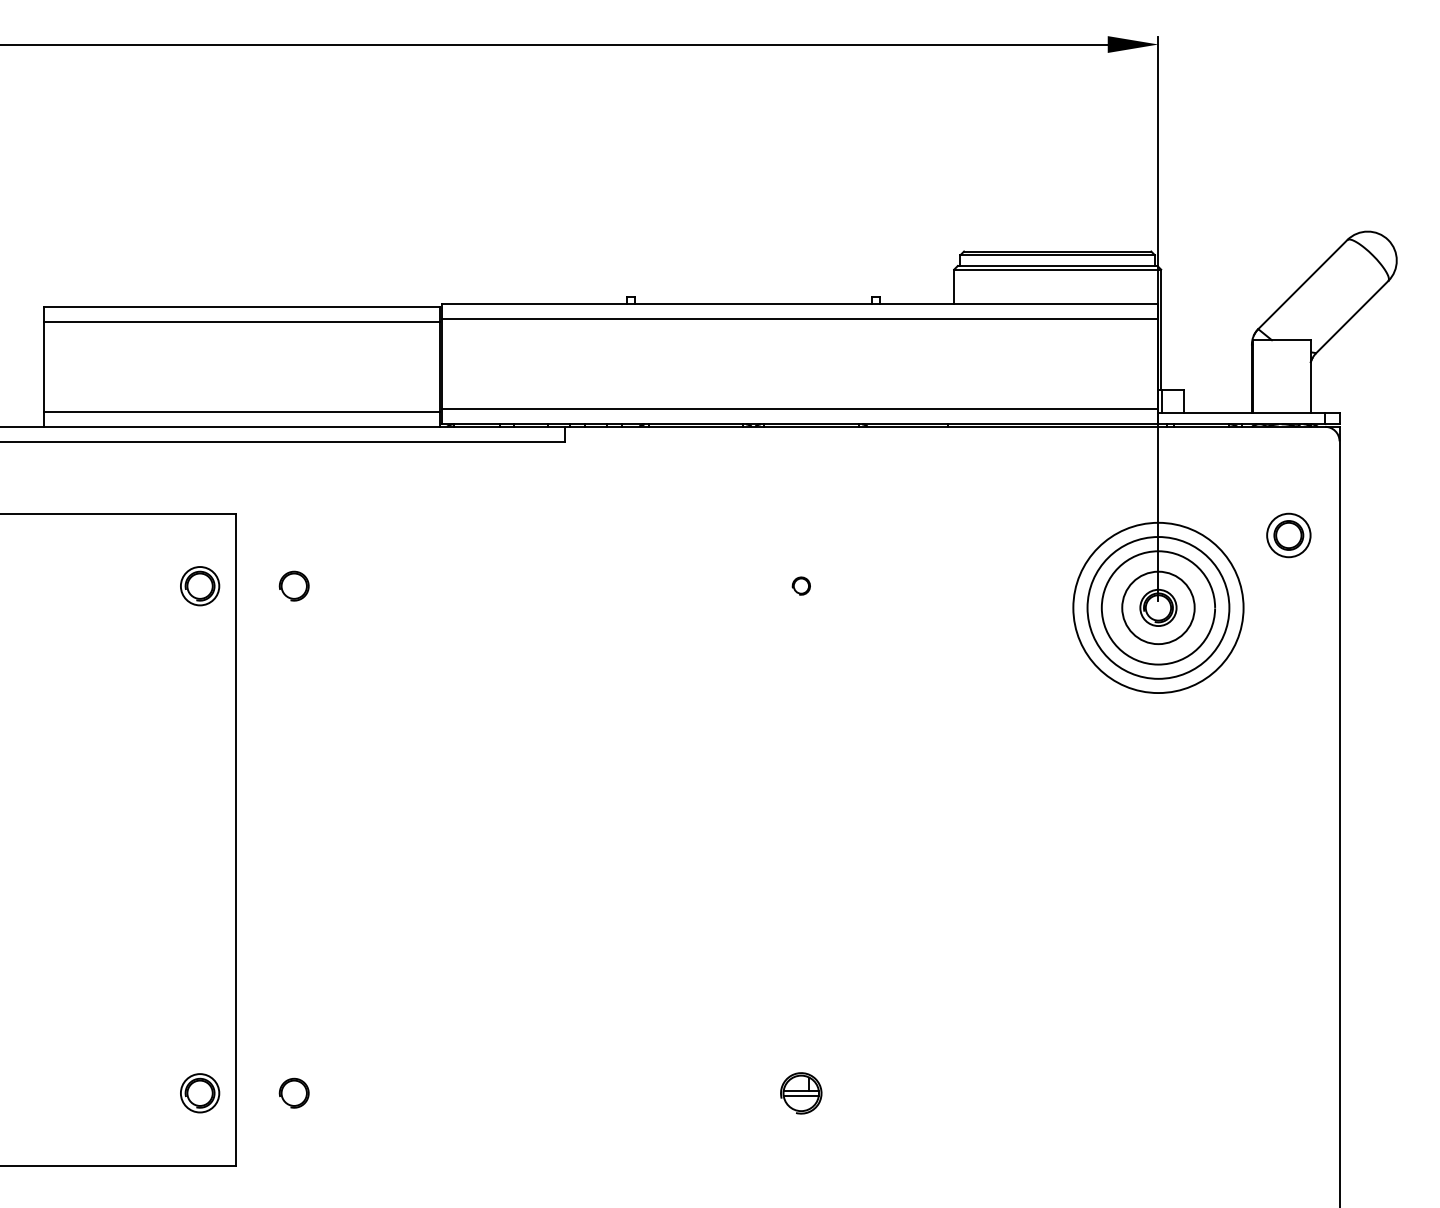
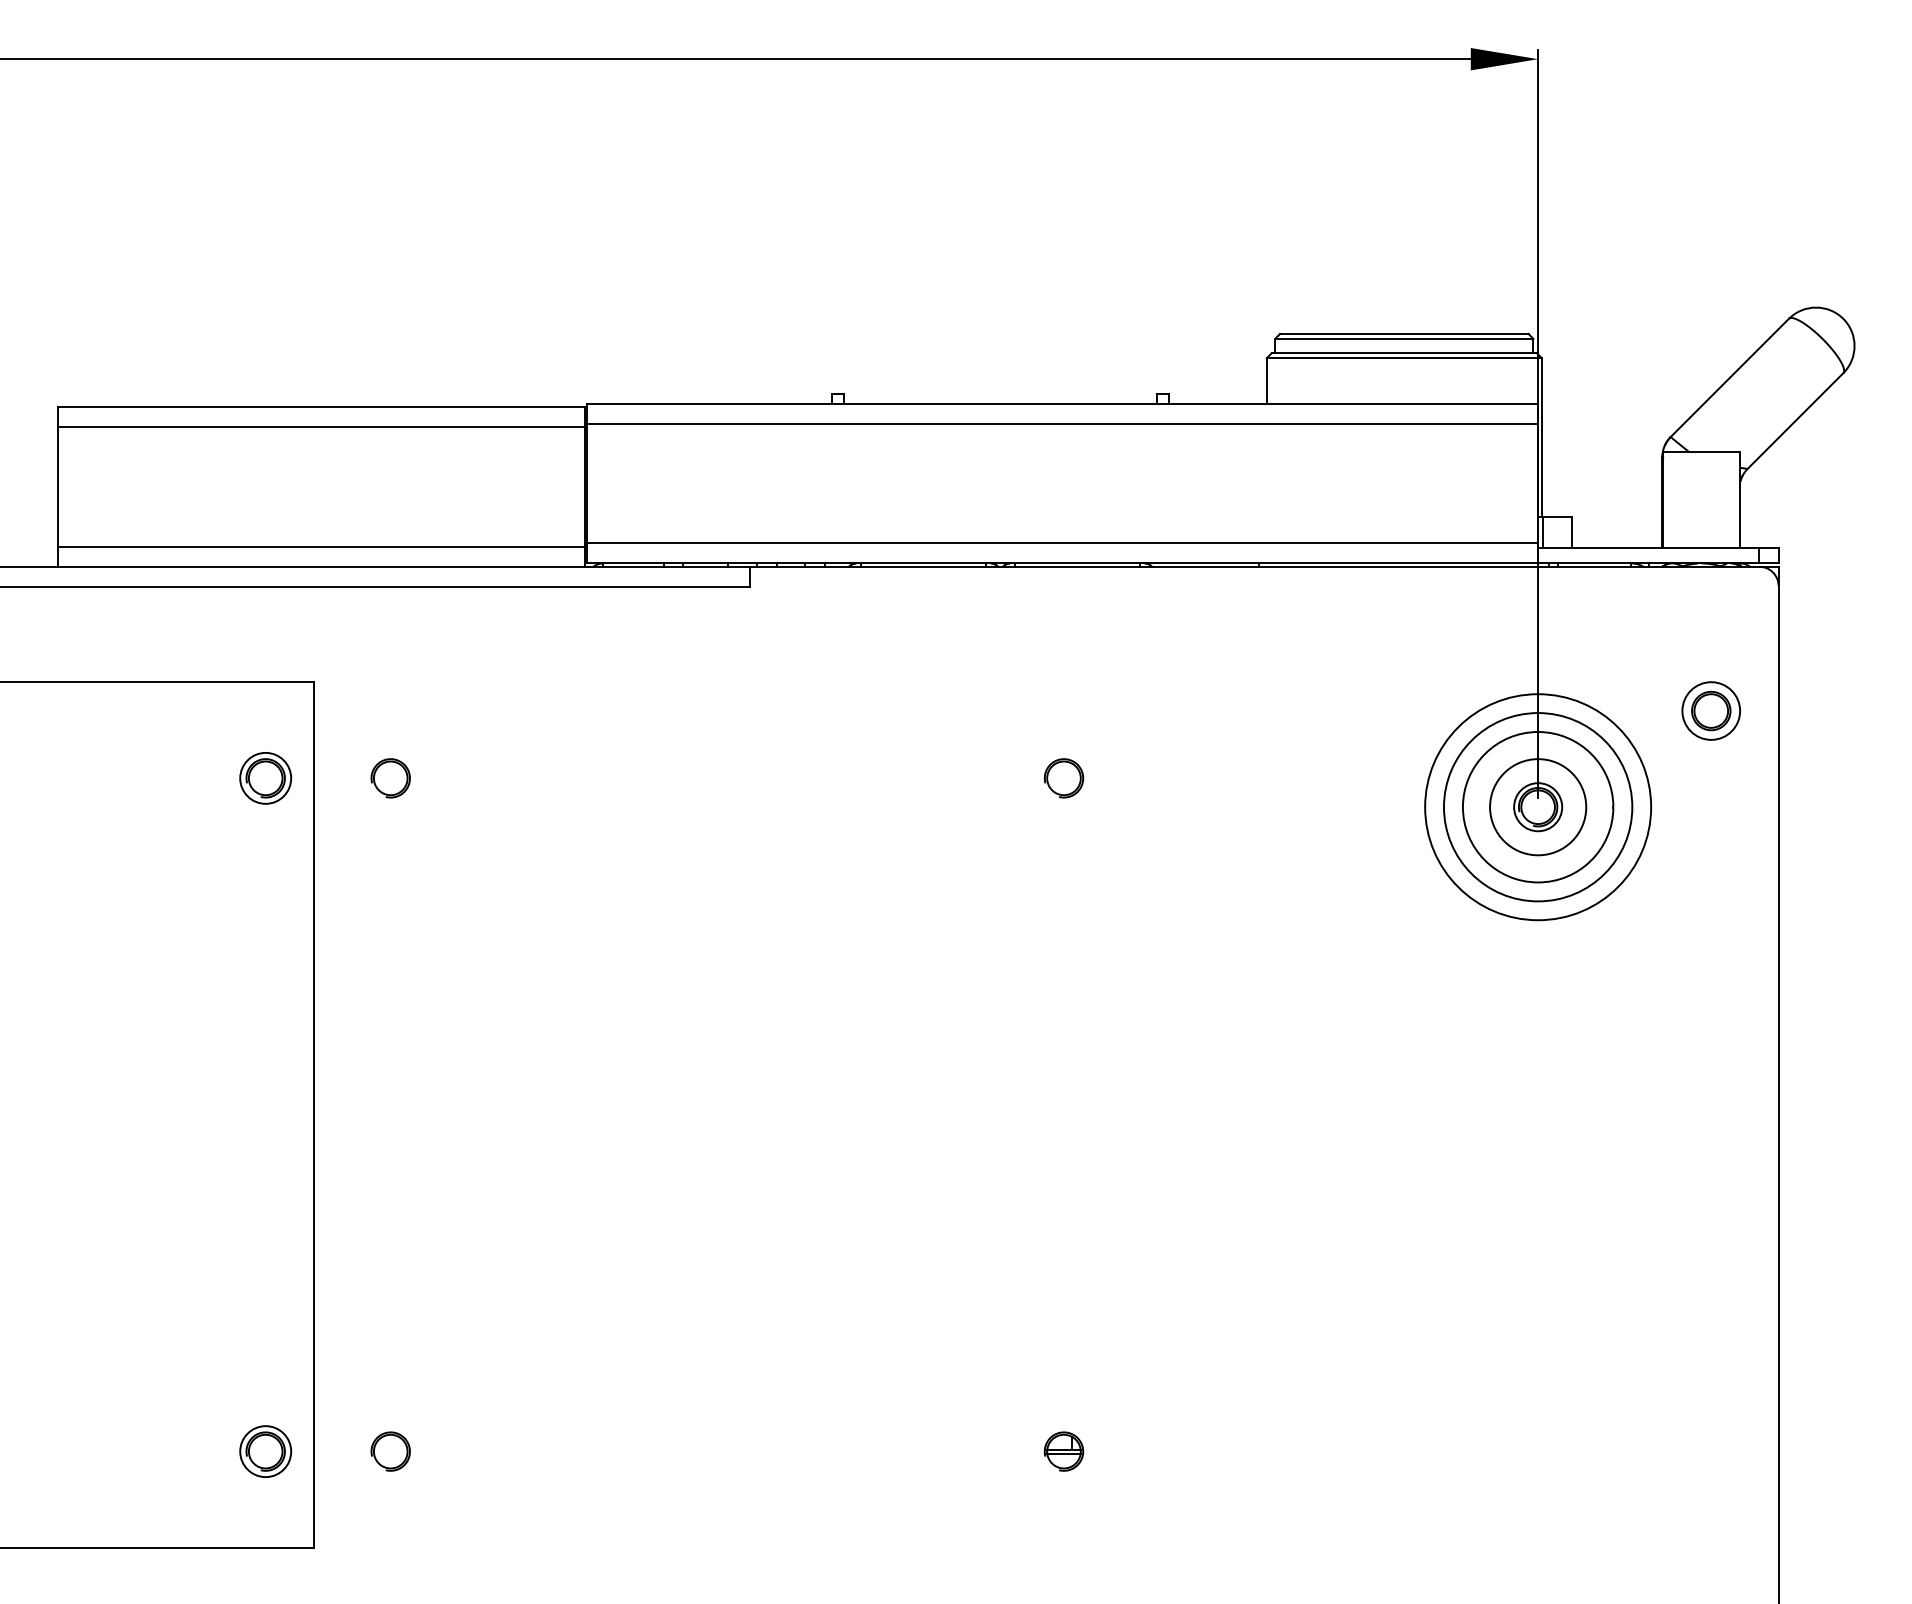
part: (801, 585) -> (1064, 777), size x1.67
part: (801, 1092) -> (1064, 1450), size x0.71

